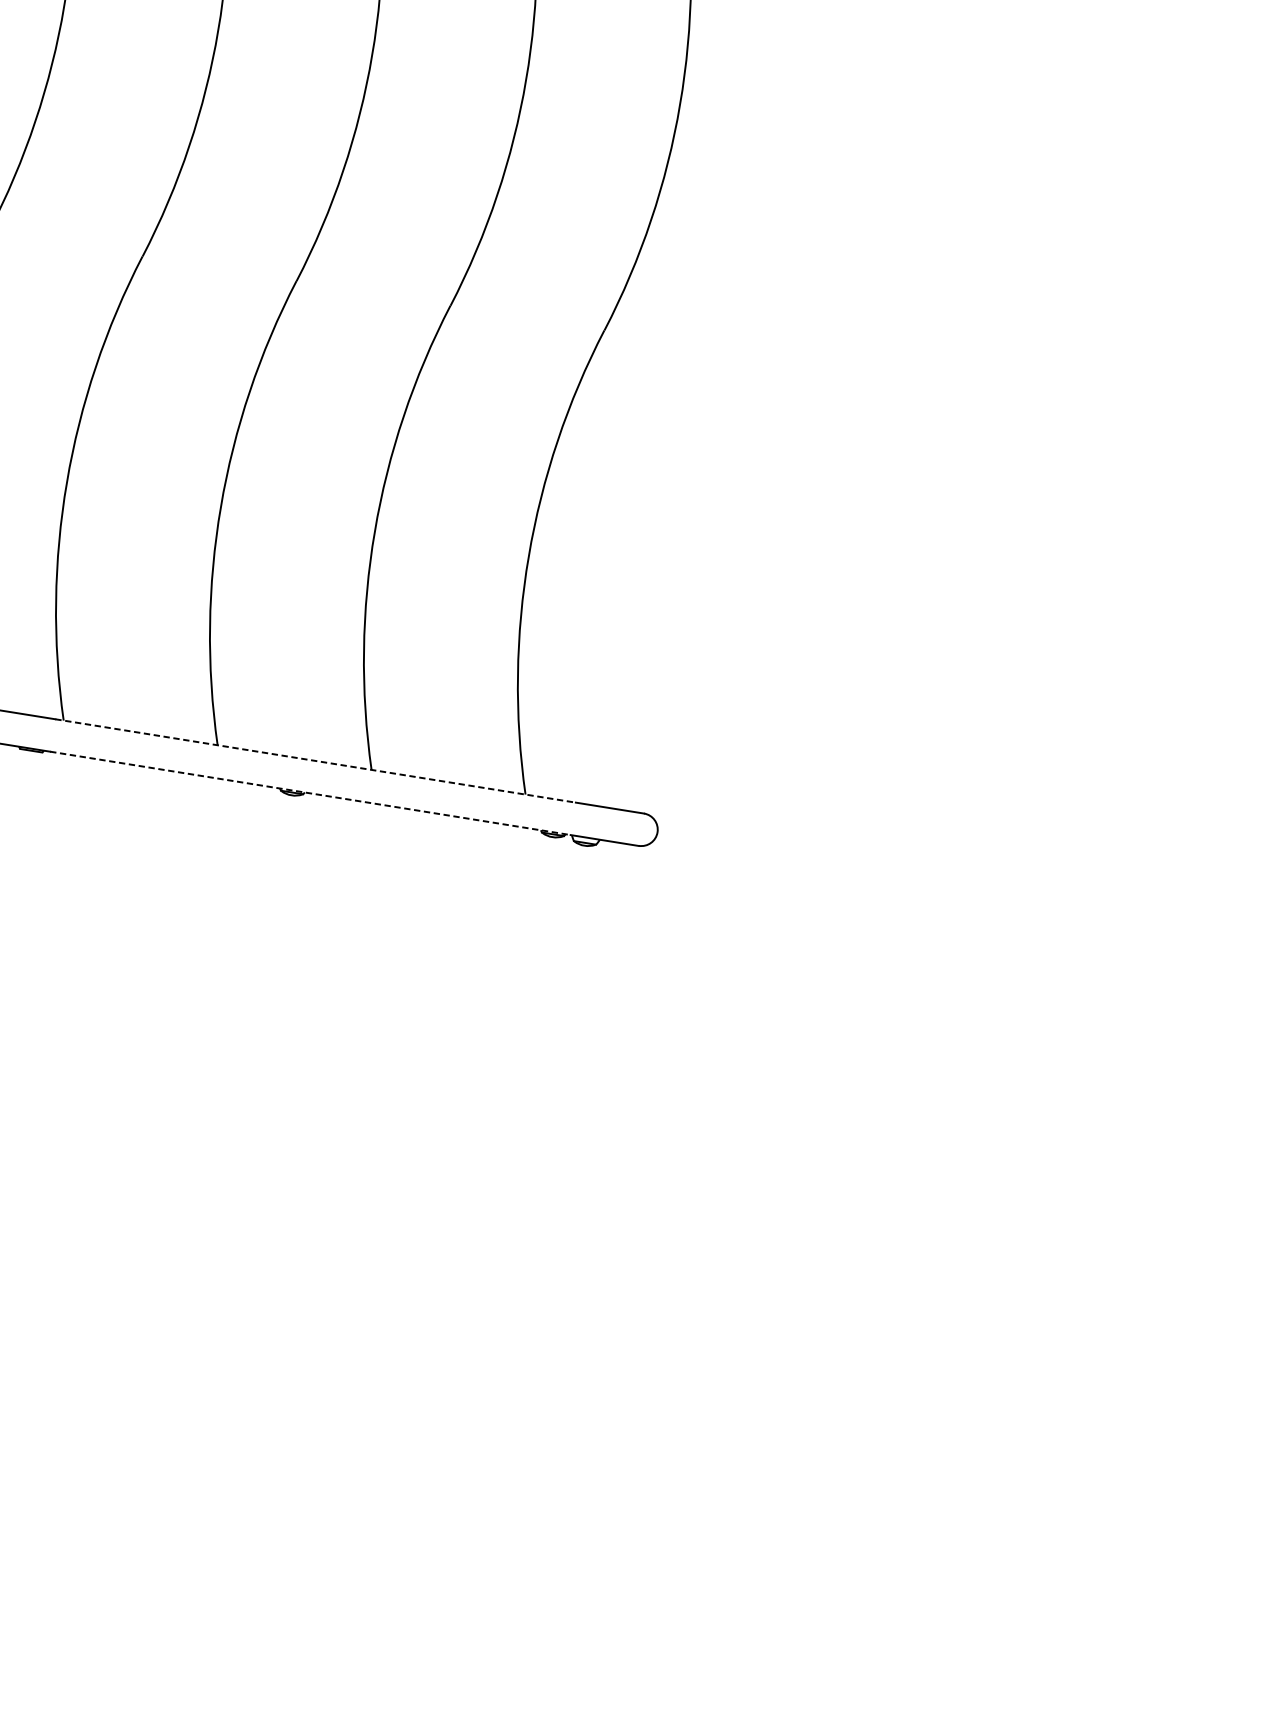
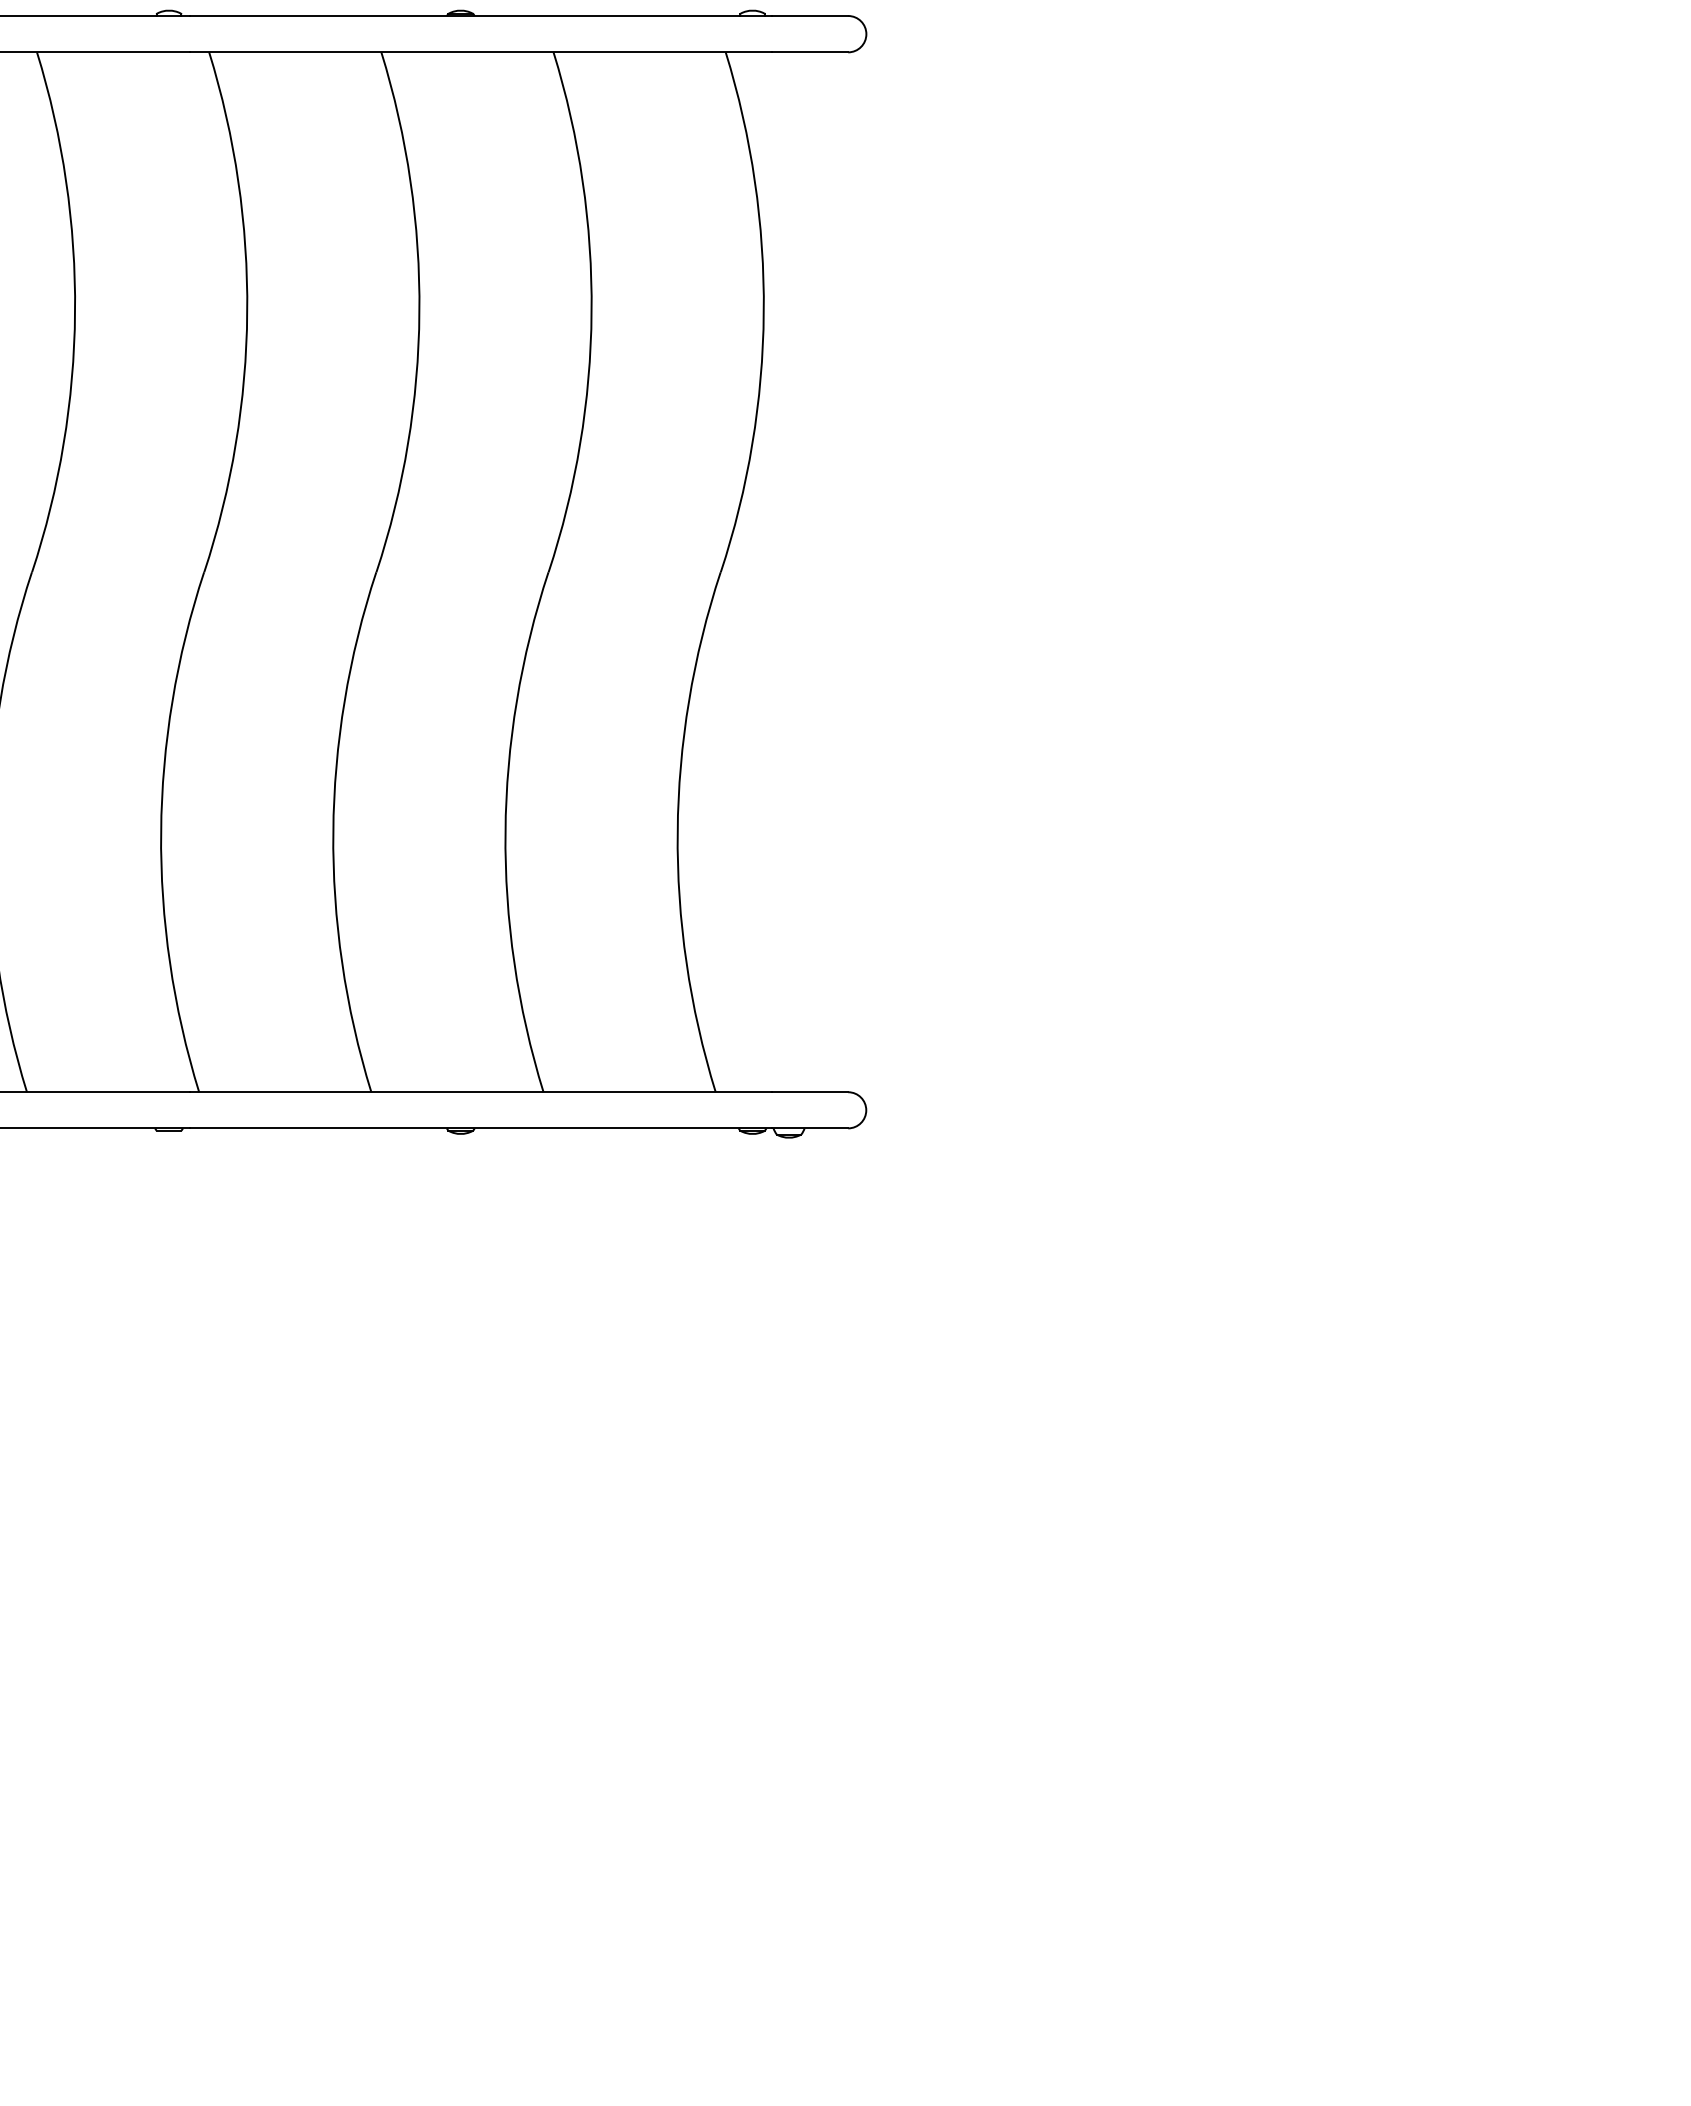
line: (316, 761) -> (481, 1092), dashed -> solid
line: (310, 793) -> (481, 1128), dashed -> solid

